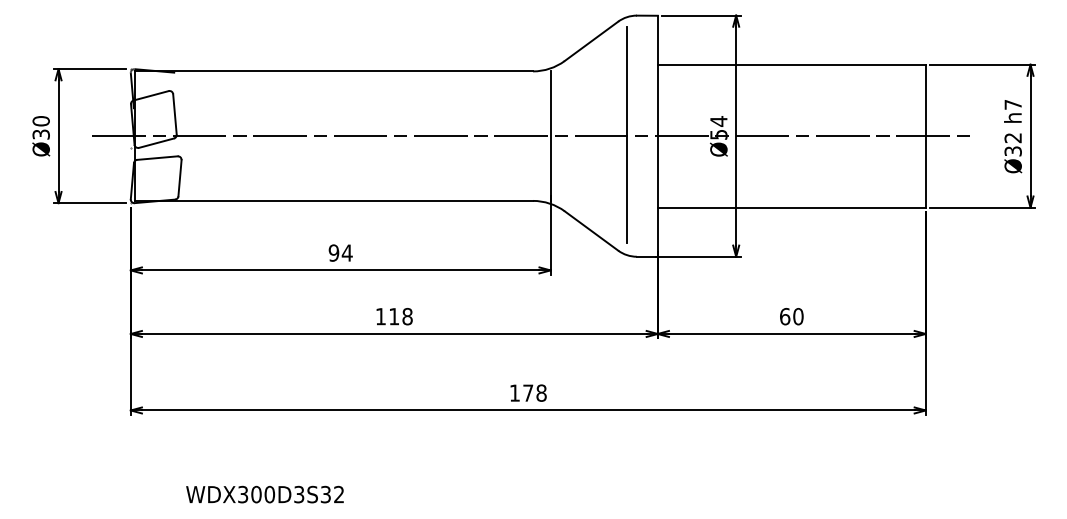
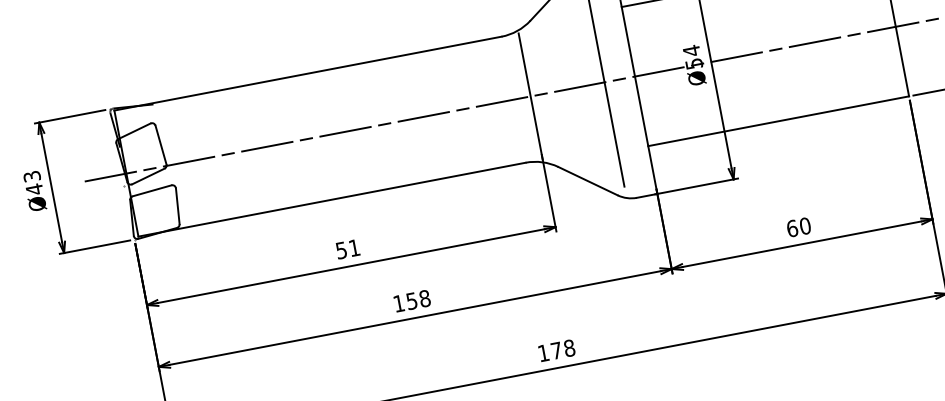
text: (40, 128) -> (32, 183), Ø30 -> Ø43
text: (340, 252) -> (347, 248), 94 -> 51
text: (394, 316) -> (412, 300), 118 -> 158

